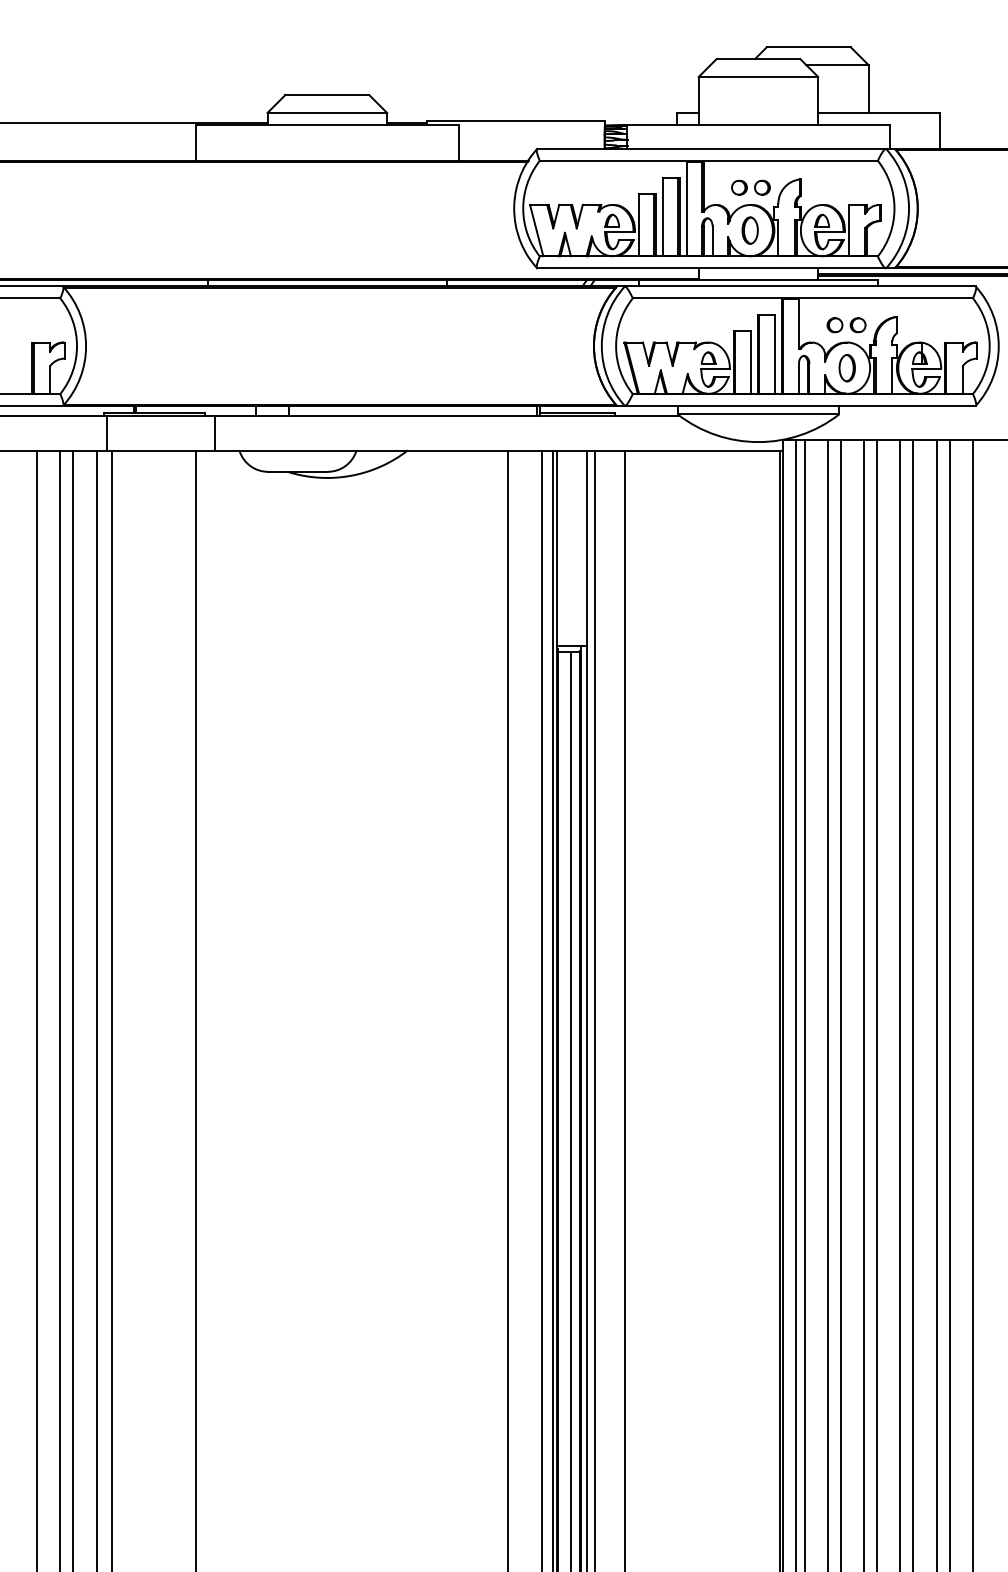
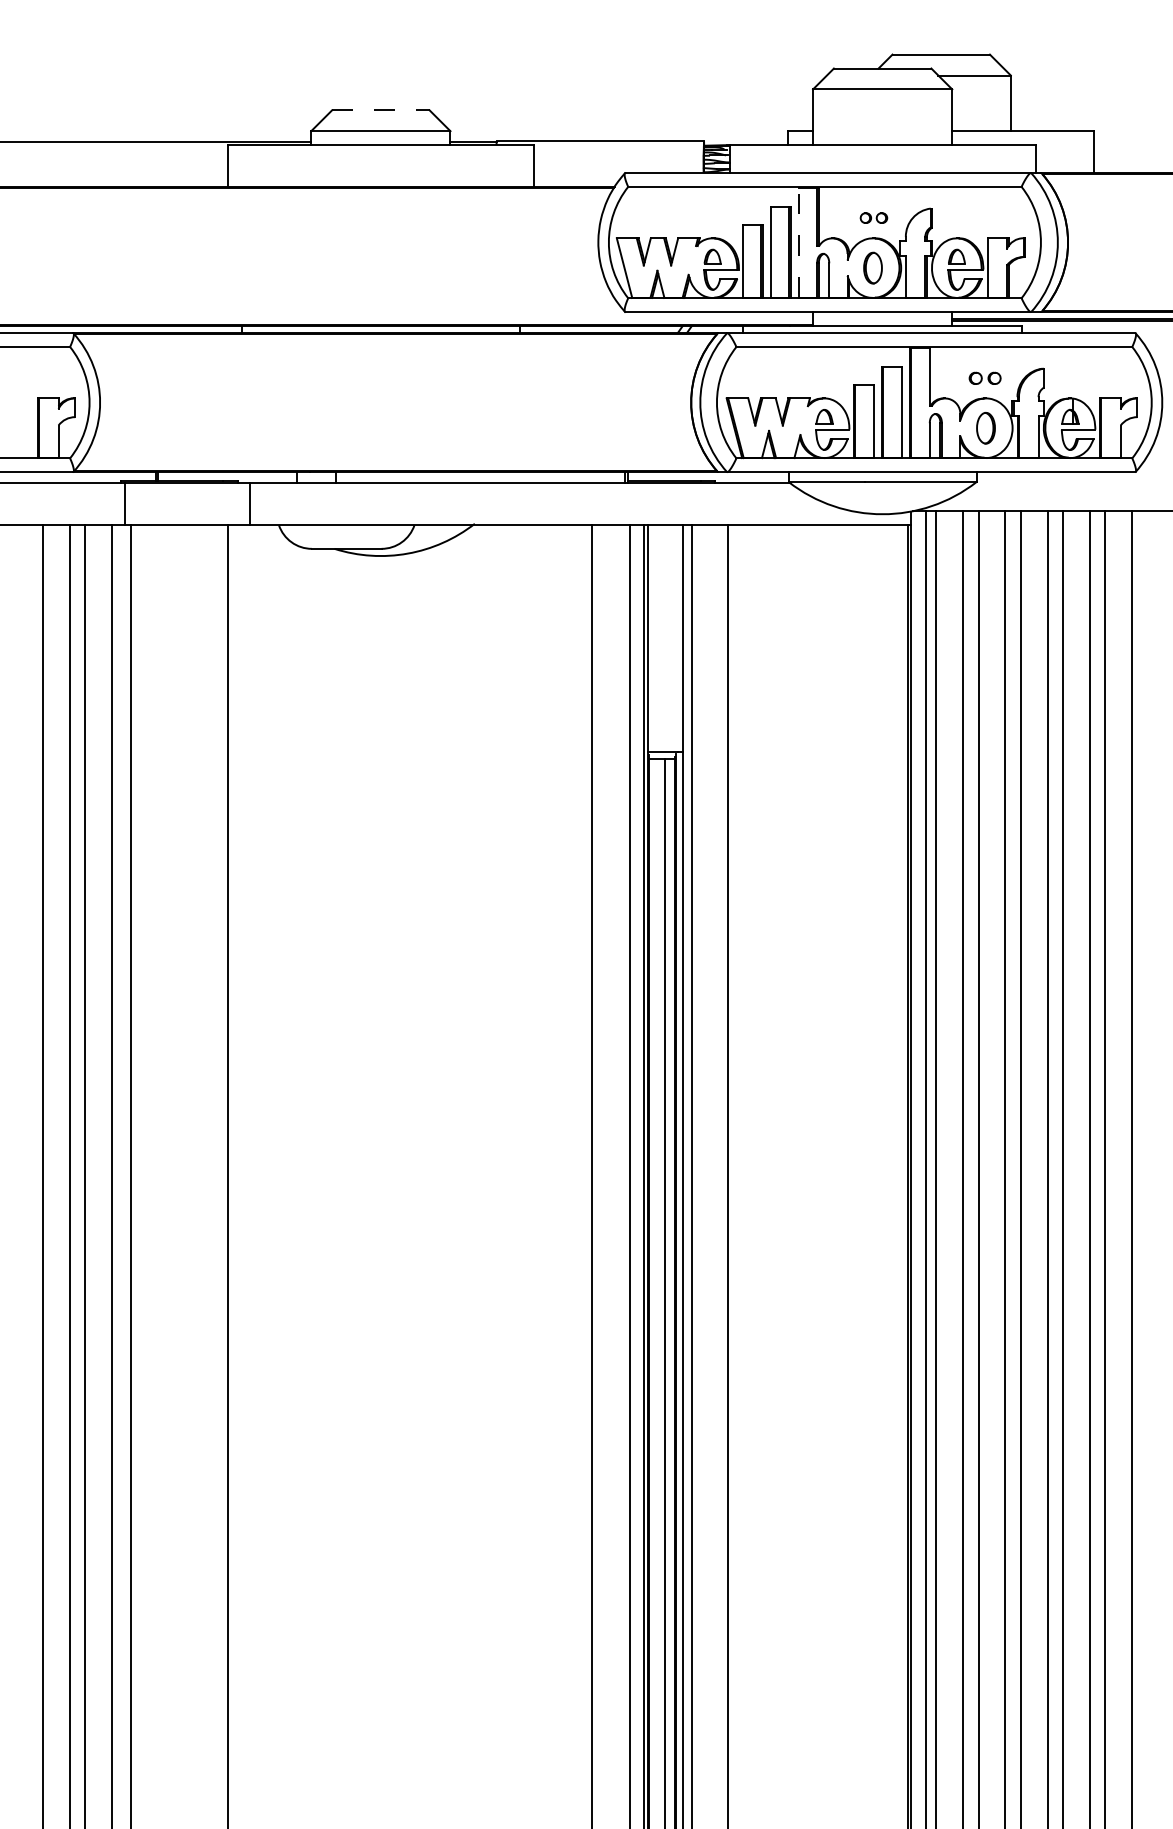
line: (327, 95) -> (381, 110), solid -> dashed
part: (750, 187) -> (873, 217), size x0.6
line: (686, 208) -> (798, 242), solid -> dashed
part: (846, 325) -> (985, 378), size x0.7

